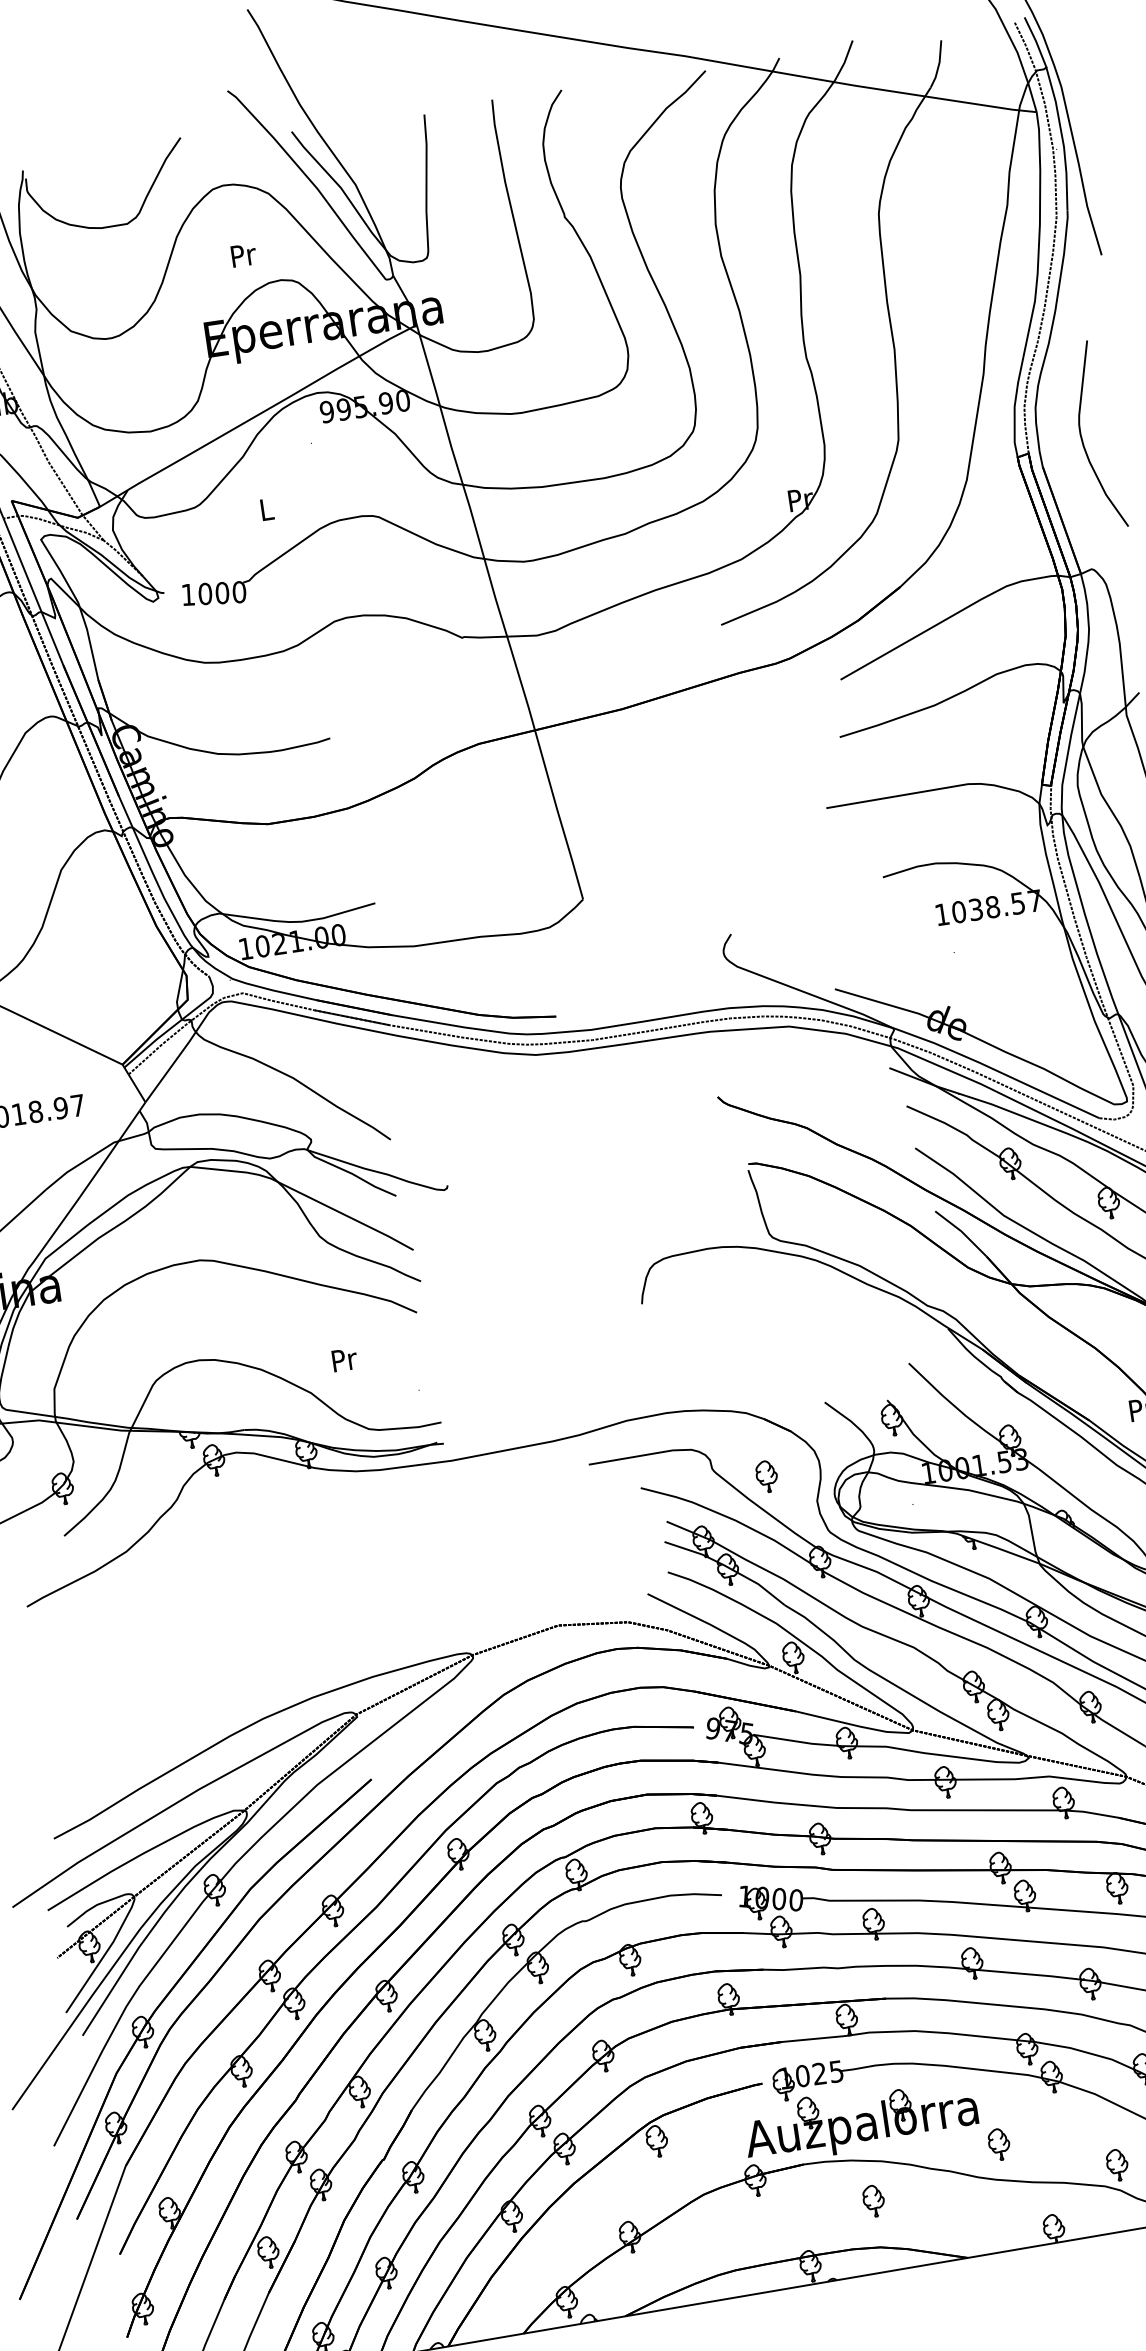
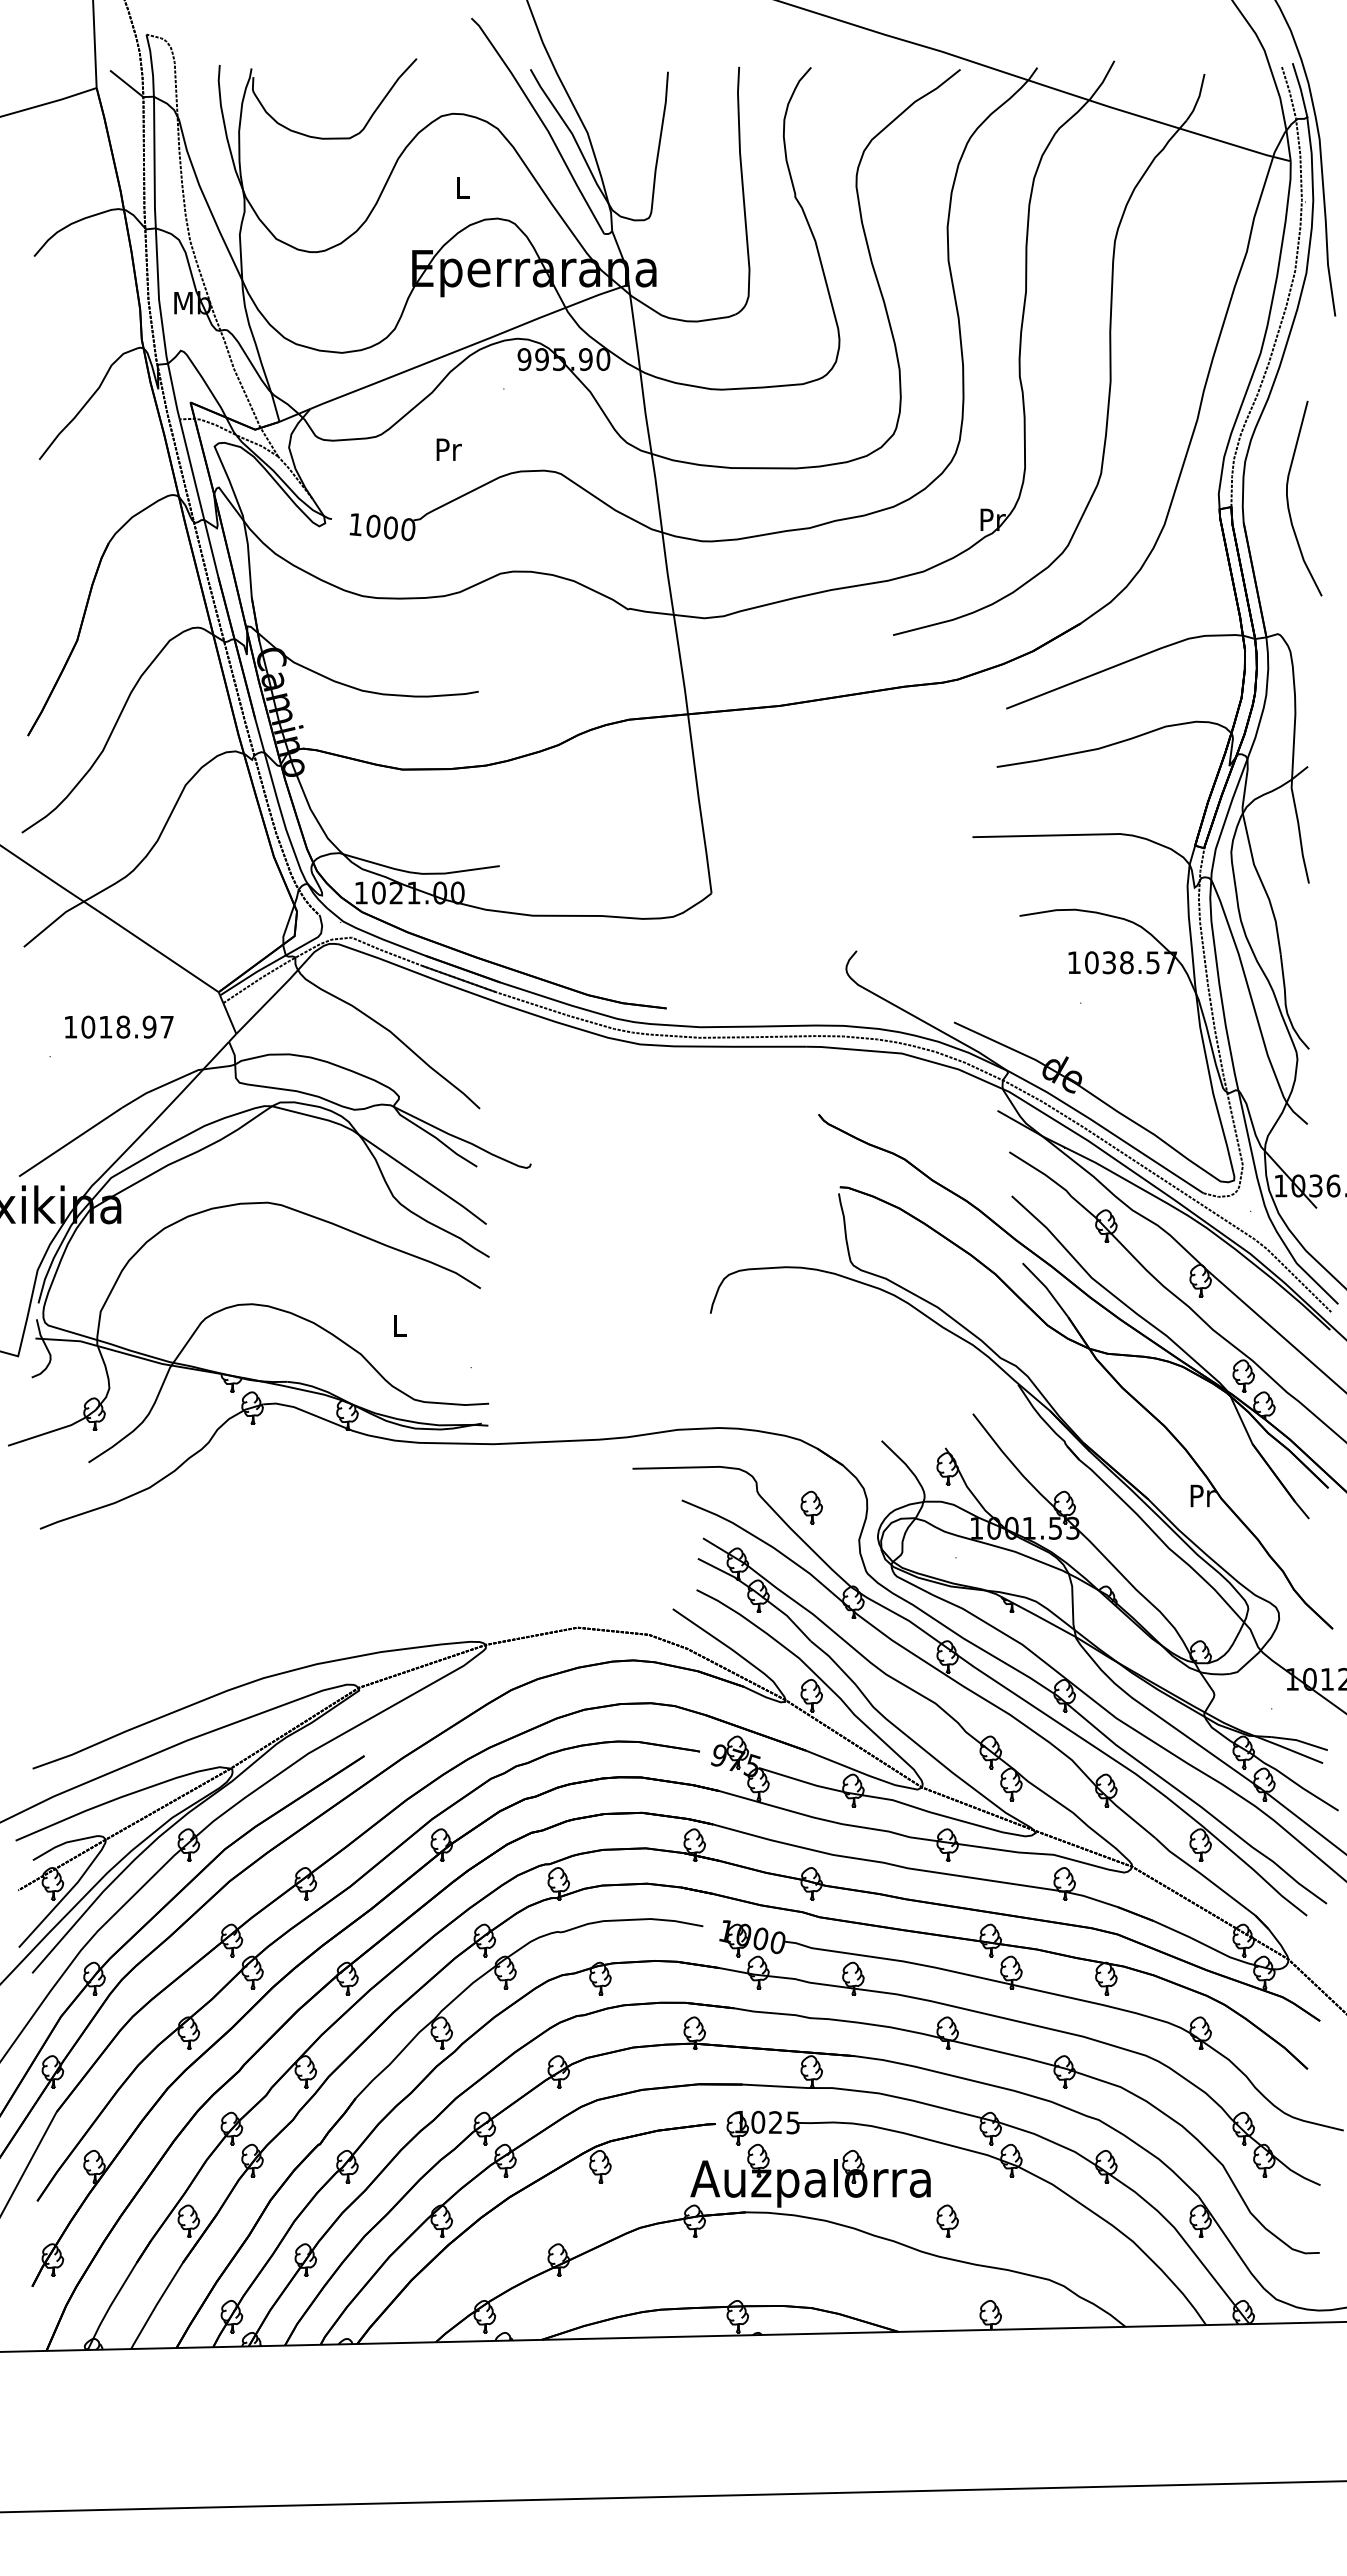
text: (243, 255) -> (463, 187), Pr -> L
text: (266, 509) -> (448, 449), L -> Pr
text: (344, 1359) -> (399, 1325), Pr -> L
part: (1117, 2164) -> (1064, 2259), removed
part: (873, 2200) -> (811, 2259), removed

